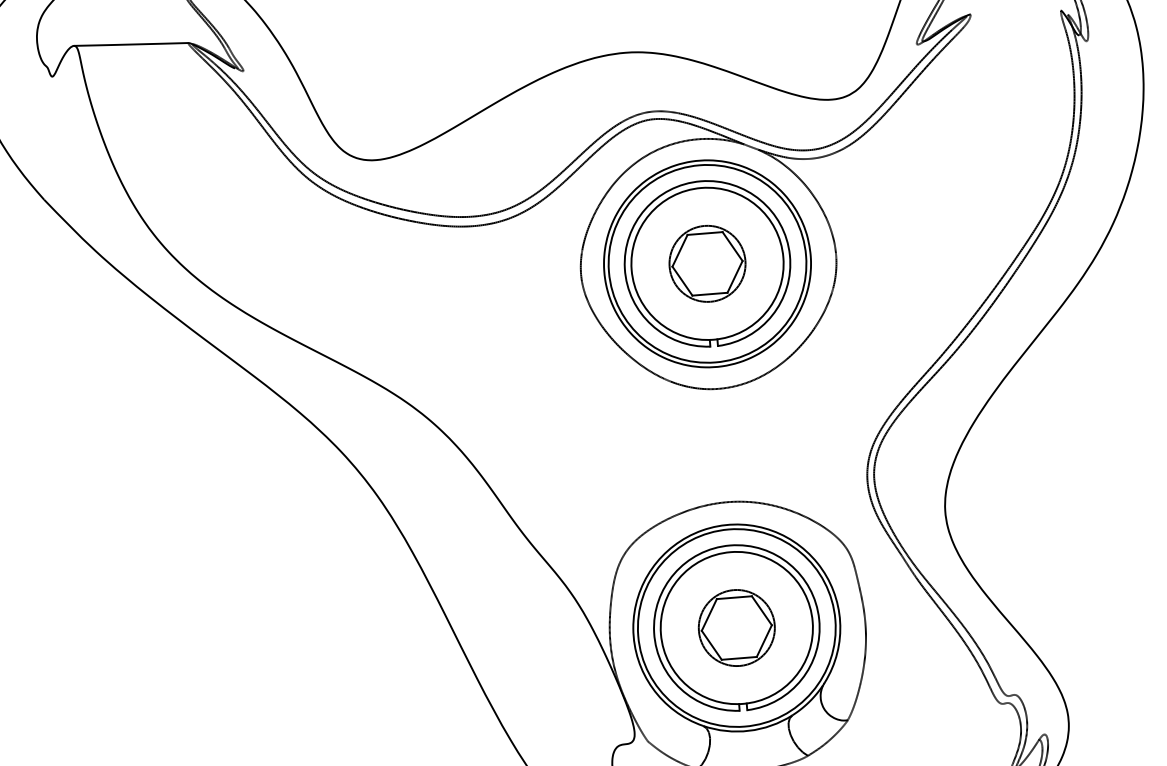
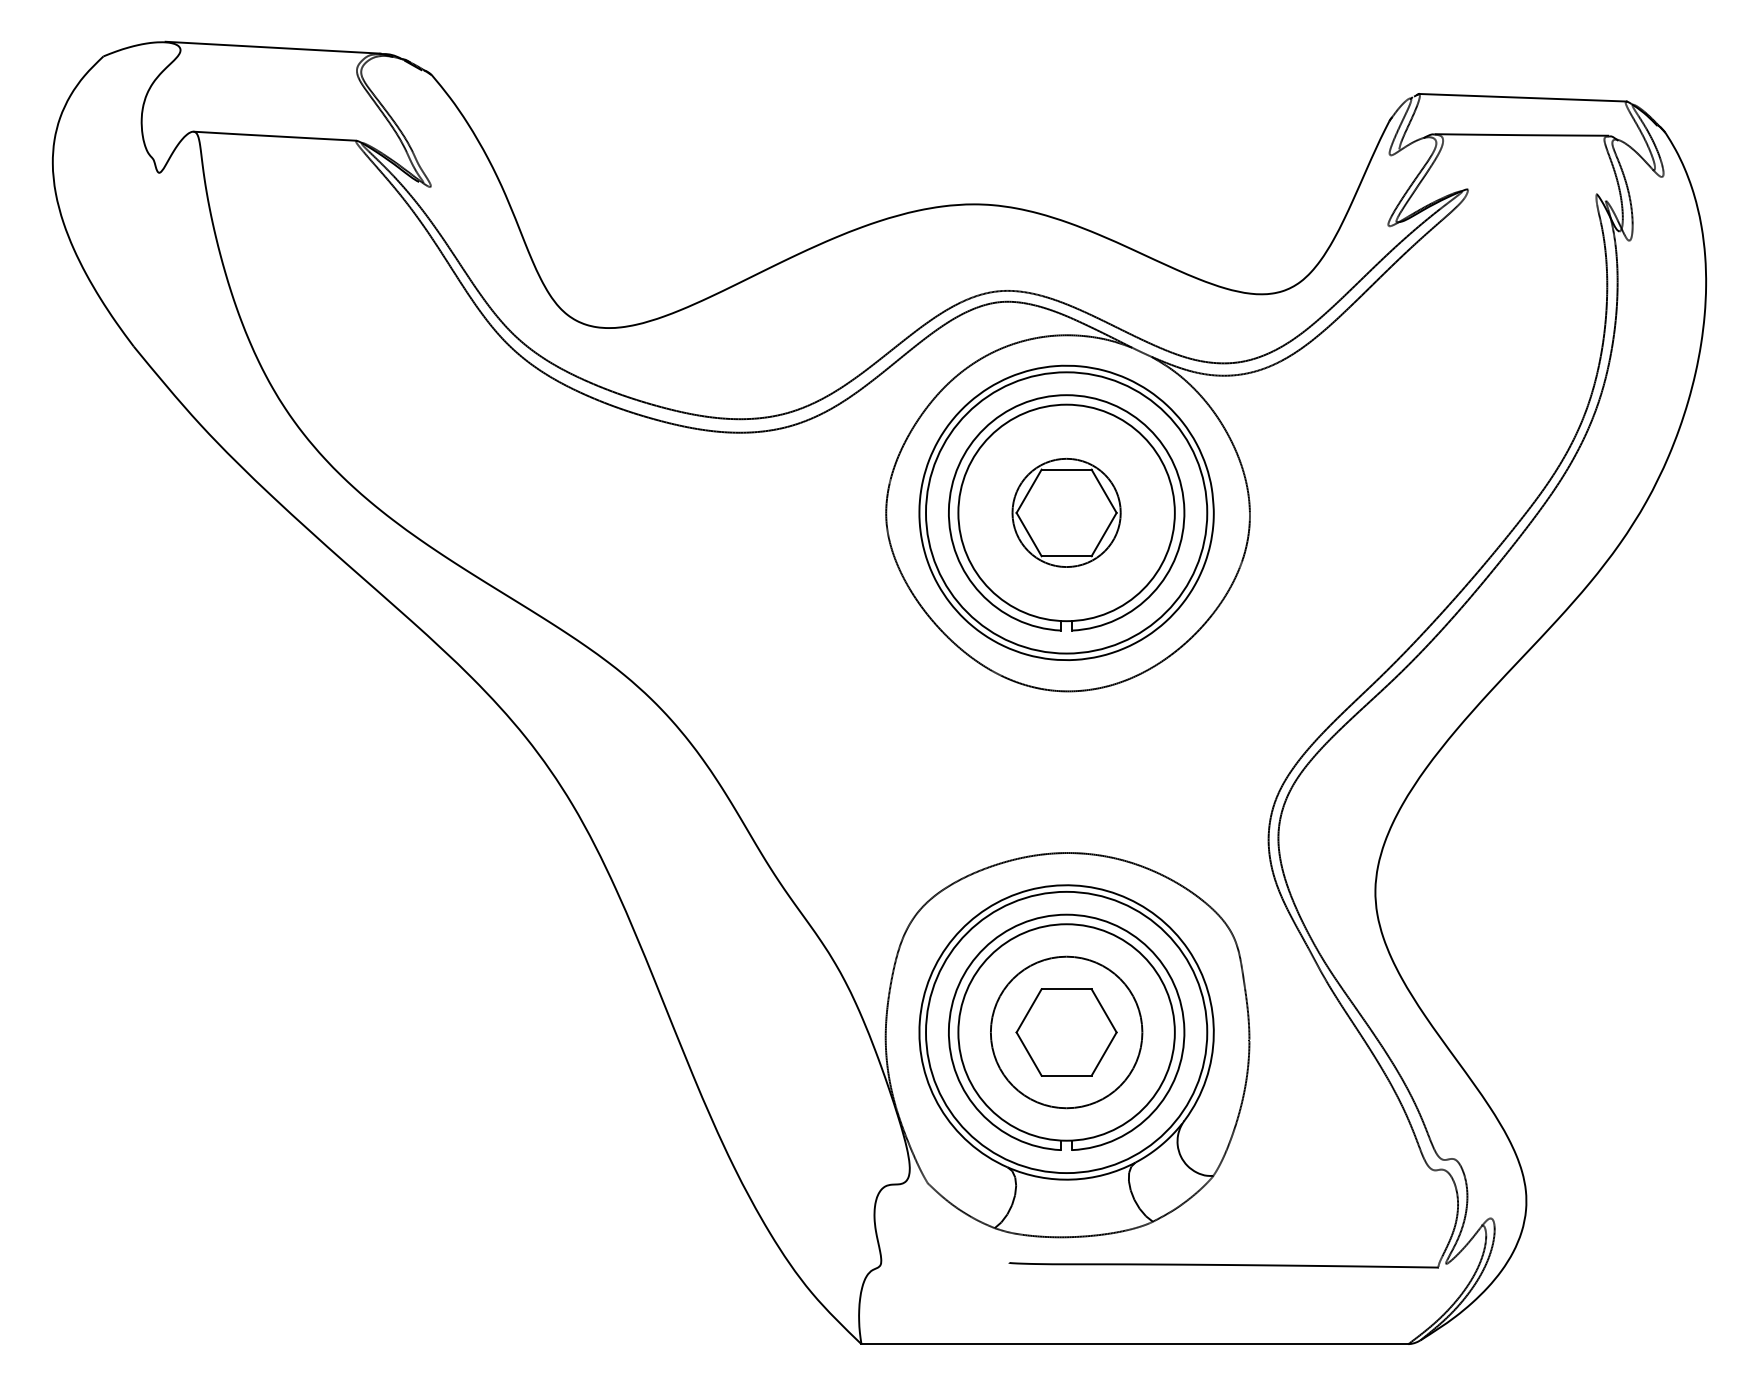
circle: (736, 628) -> (1066, 1032), size x1.4

